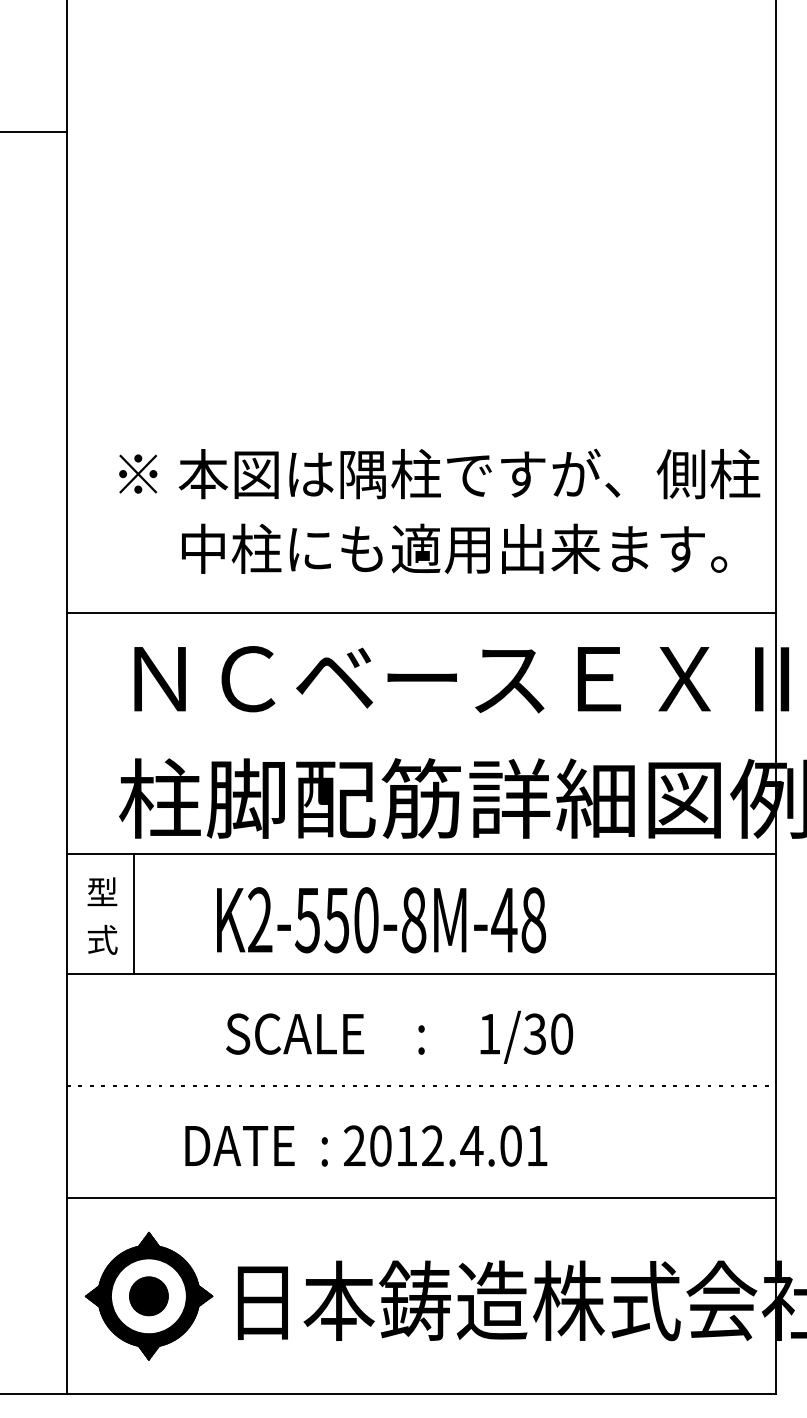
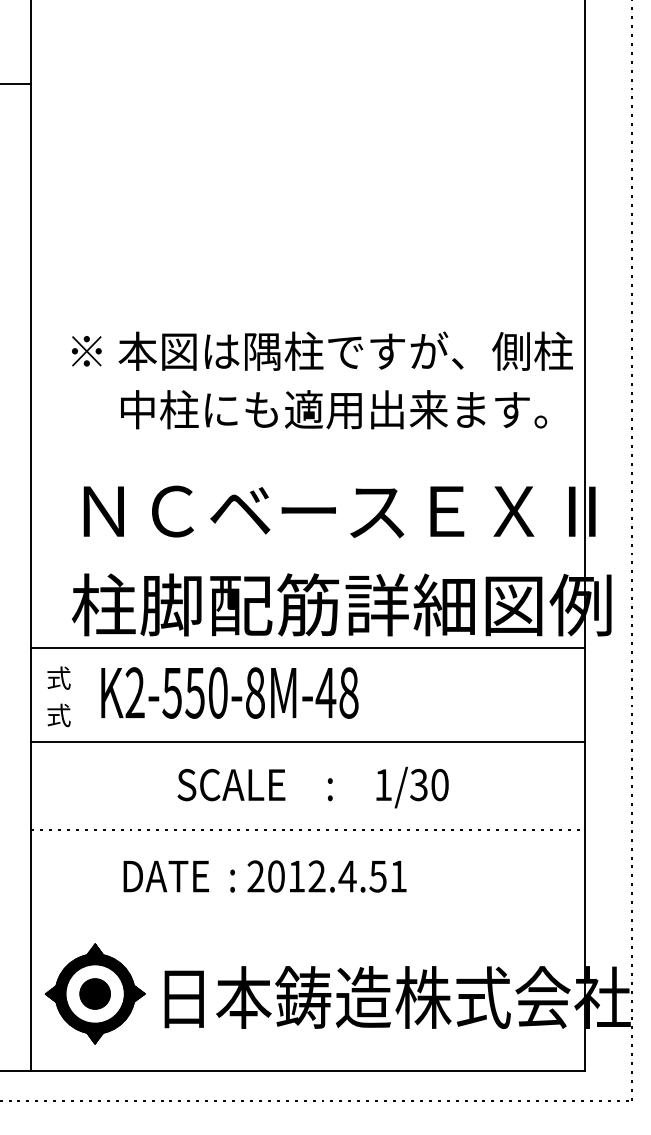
line: (421, 612) -> (308, 459), removed
text: (102, 891) -> (58, 677), 型 -> 式
line: (134, 914) -> (83, 695), removed
text: (380, 919) -> (229, 692), moved
text: (398, 1037) -> (312, 787), moved
text: (510, 1145) -> (377, 876), 2012.4.01 -> 2012.4.51
line: (421, 1198) -> (308, 917), removed

